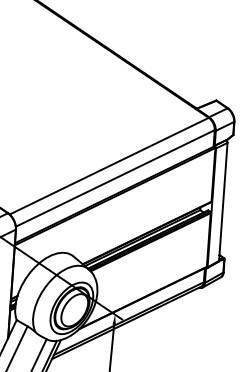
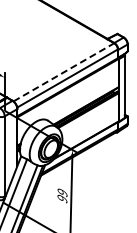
line: (110, 166) -> (64, 72), solid -> dashed

